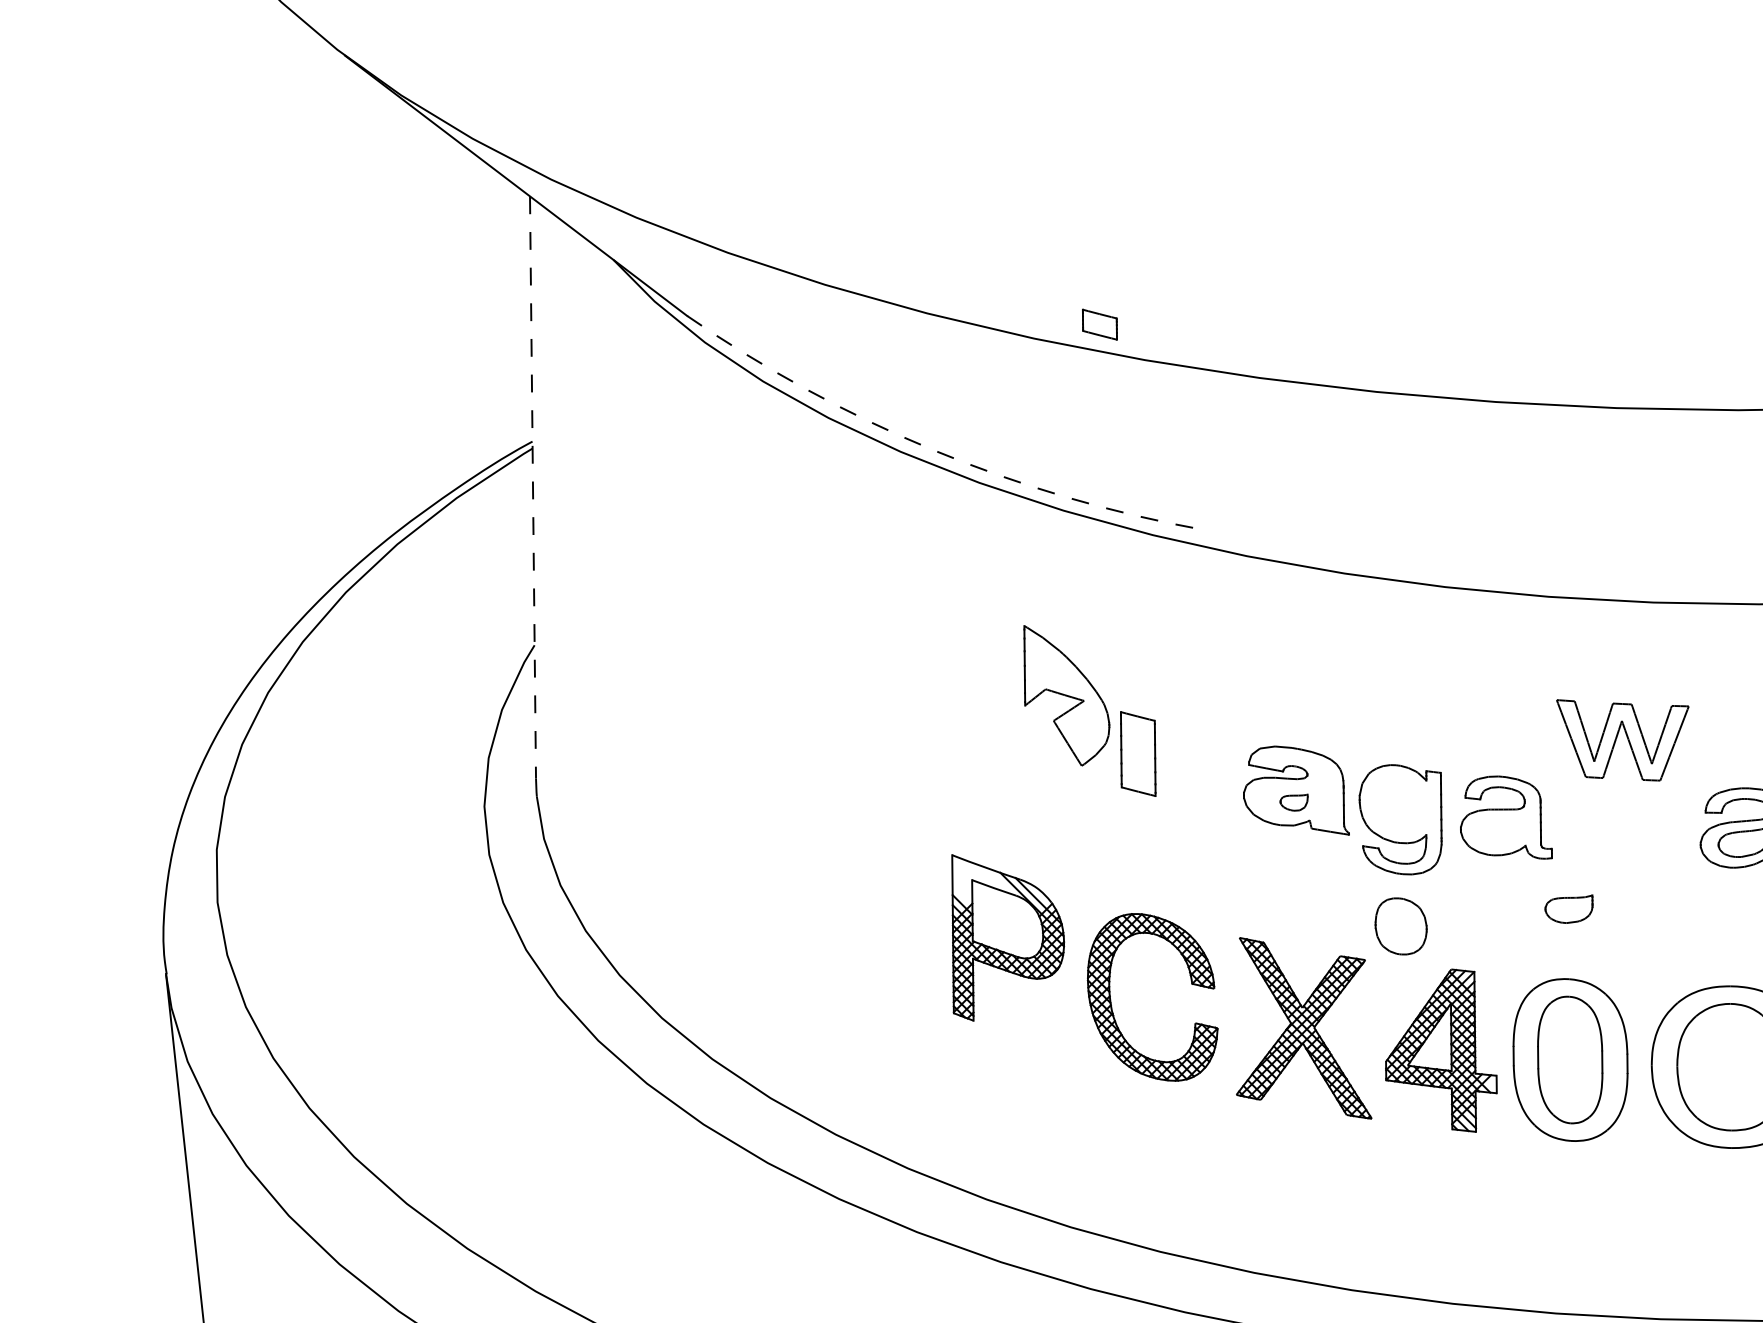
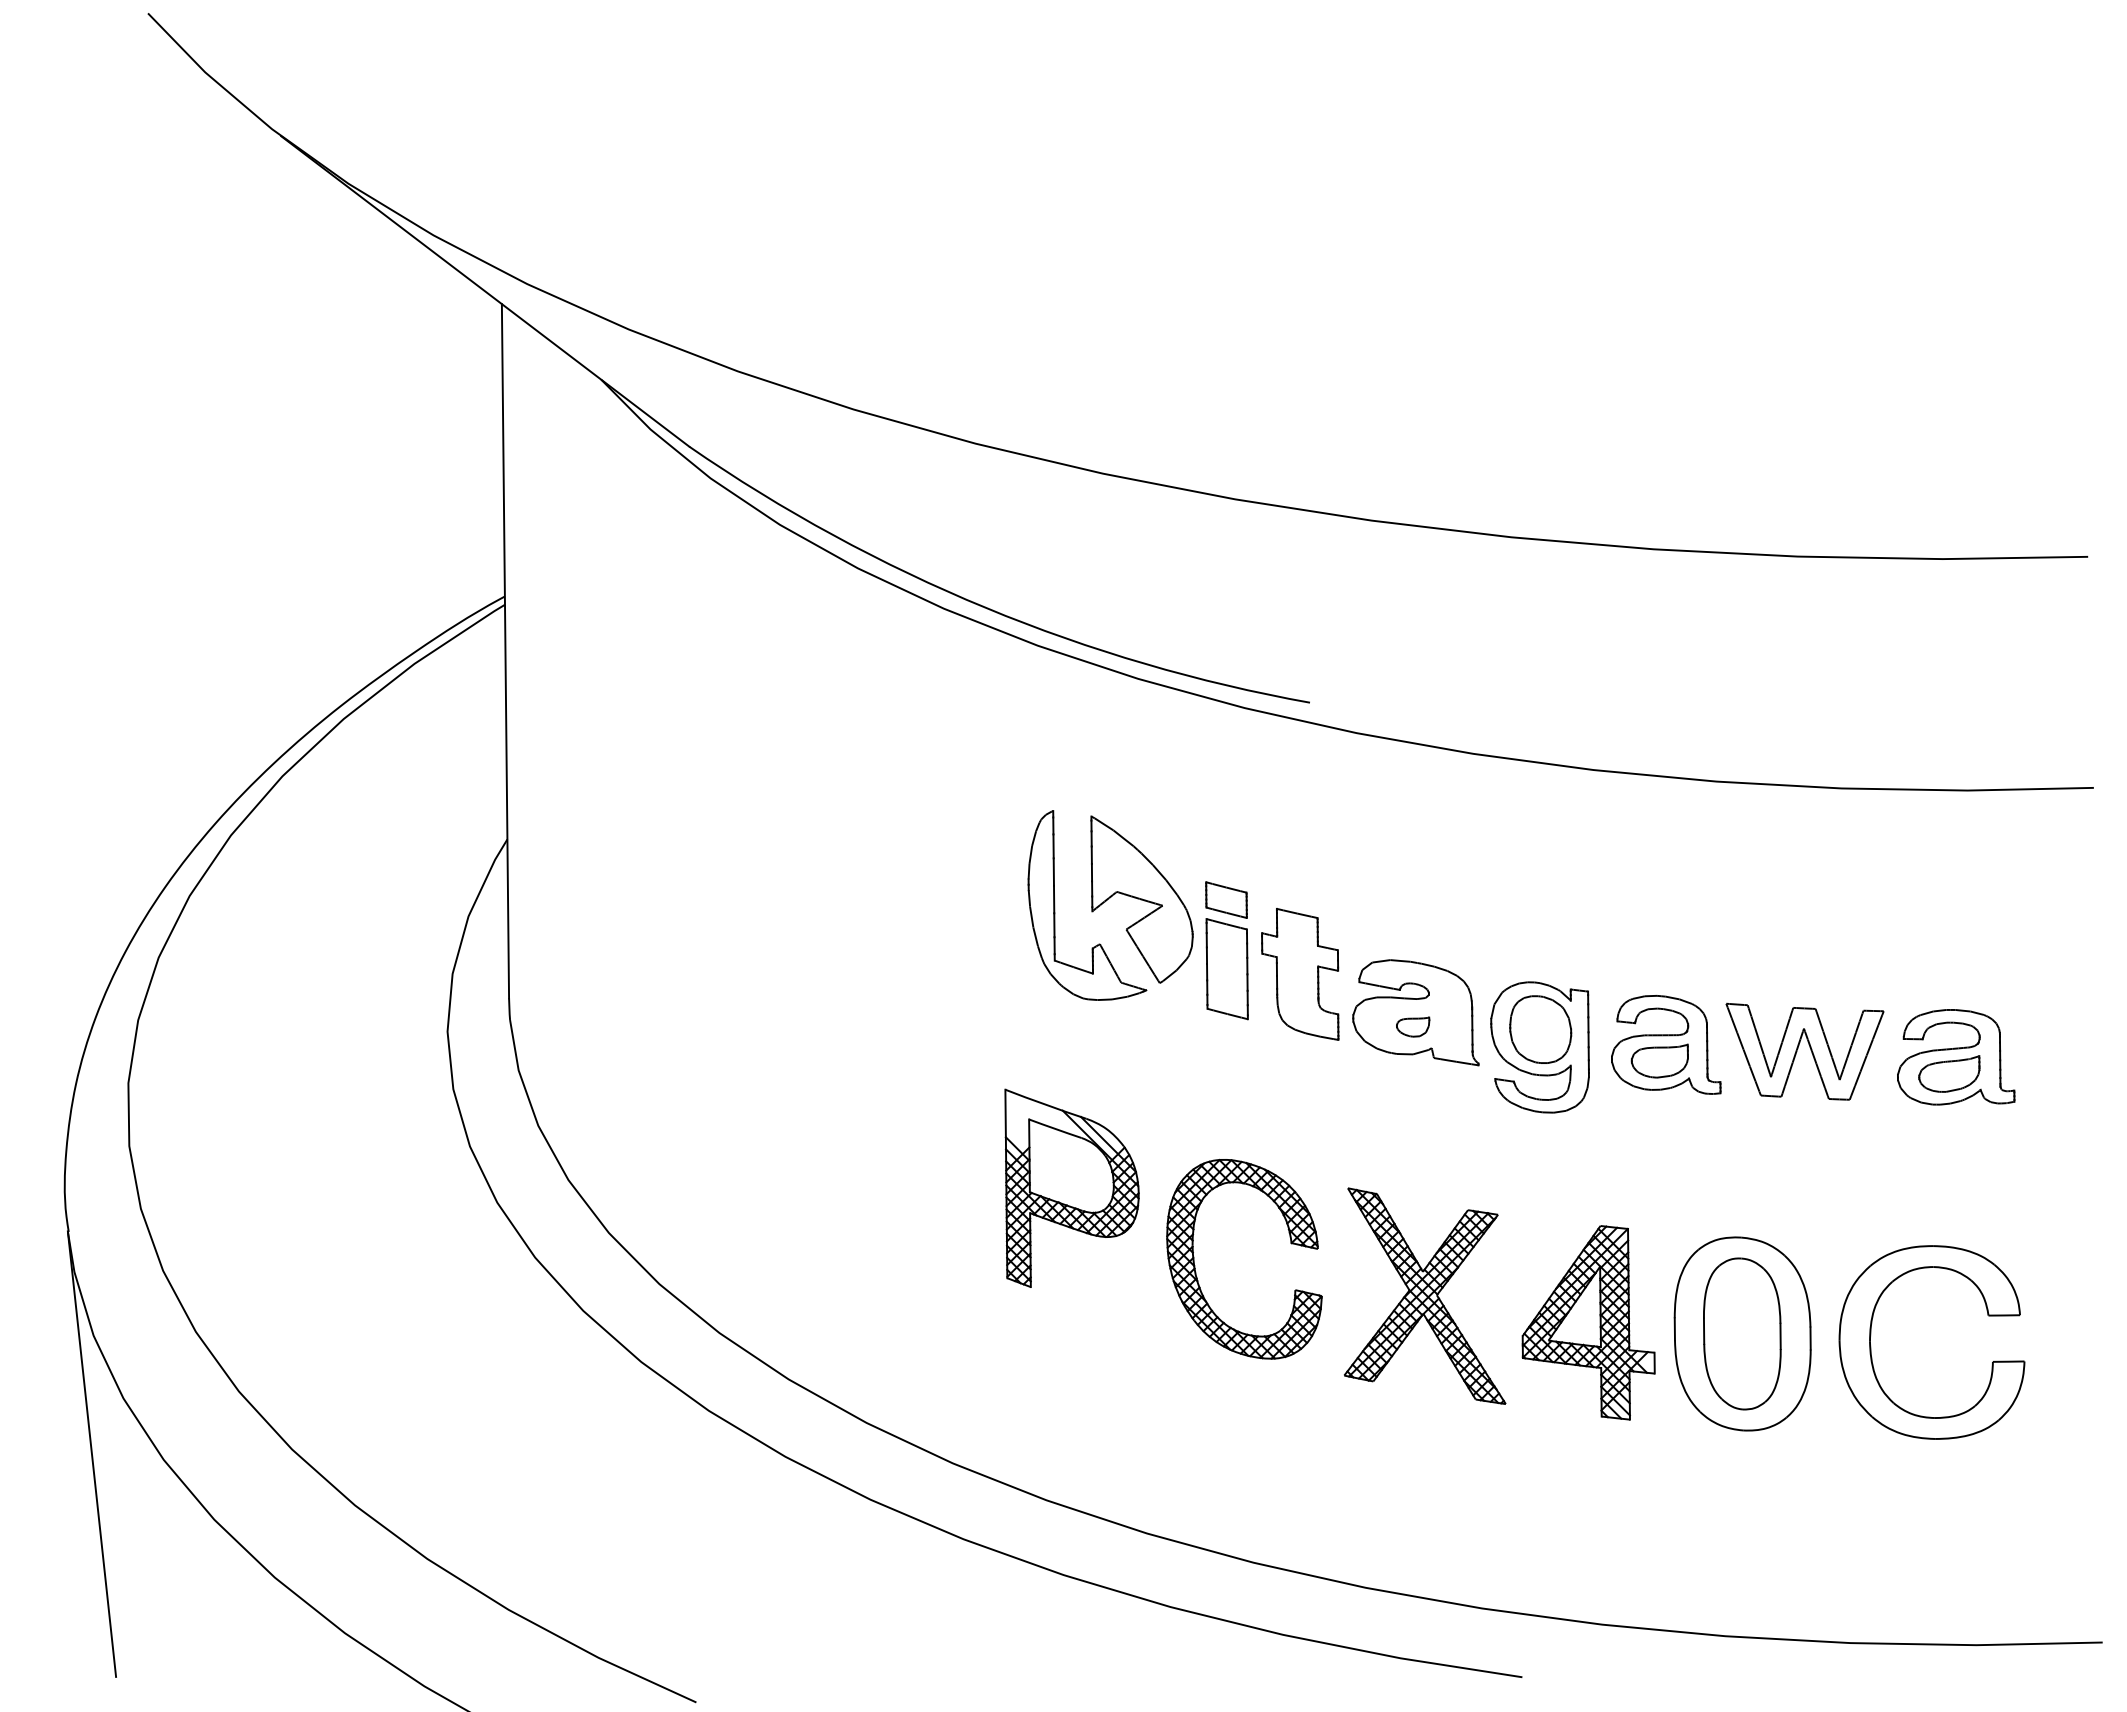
part: (1099, 324) -> (1226, 899), moved
arc: (935, 450) -> (985, 607), dashed -> solid
line: (533, 487) -> (505, 651), dashed -> solid
part: (994, 700) -> (1055, 905), added
part: (1627, 739) -> (1810, 1050), moved
part: (1199, 758) -> (1300, 974), added
part: (1568, 908) -> (1659, 1060), moved
part: (1400, 926) -> (1540, 1029), moved

